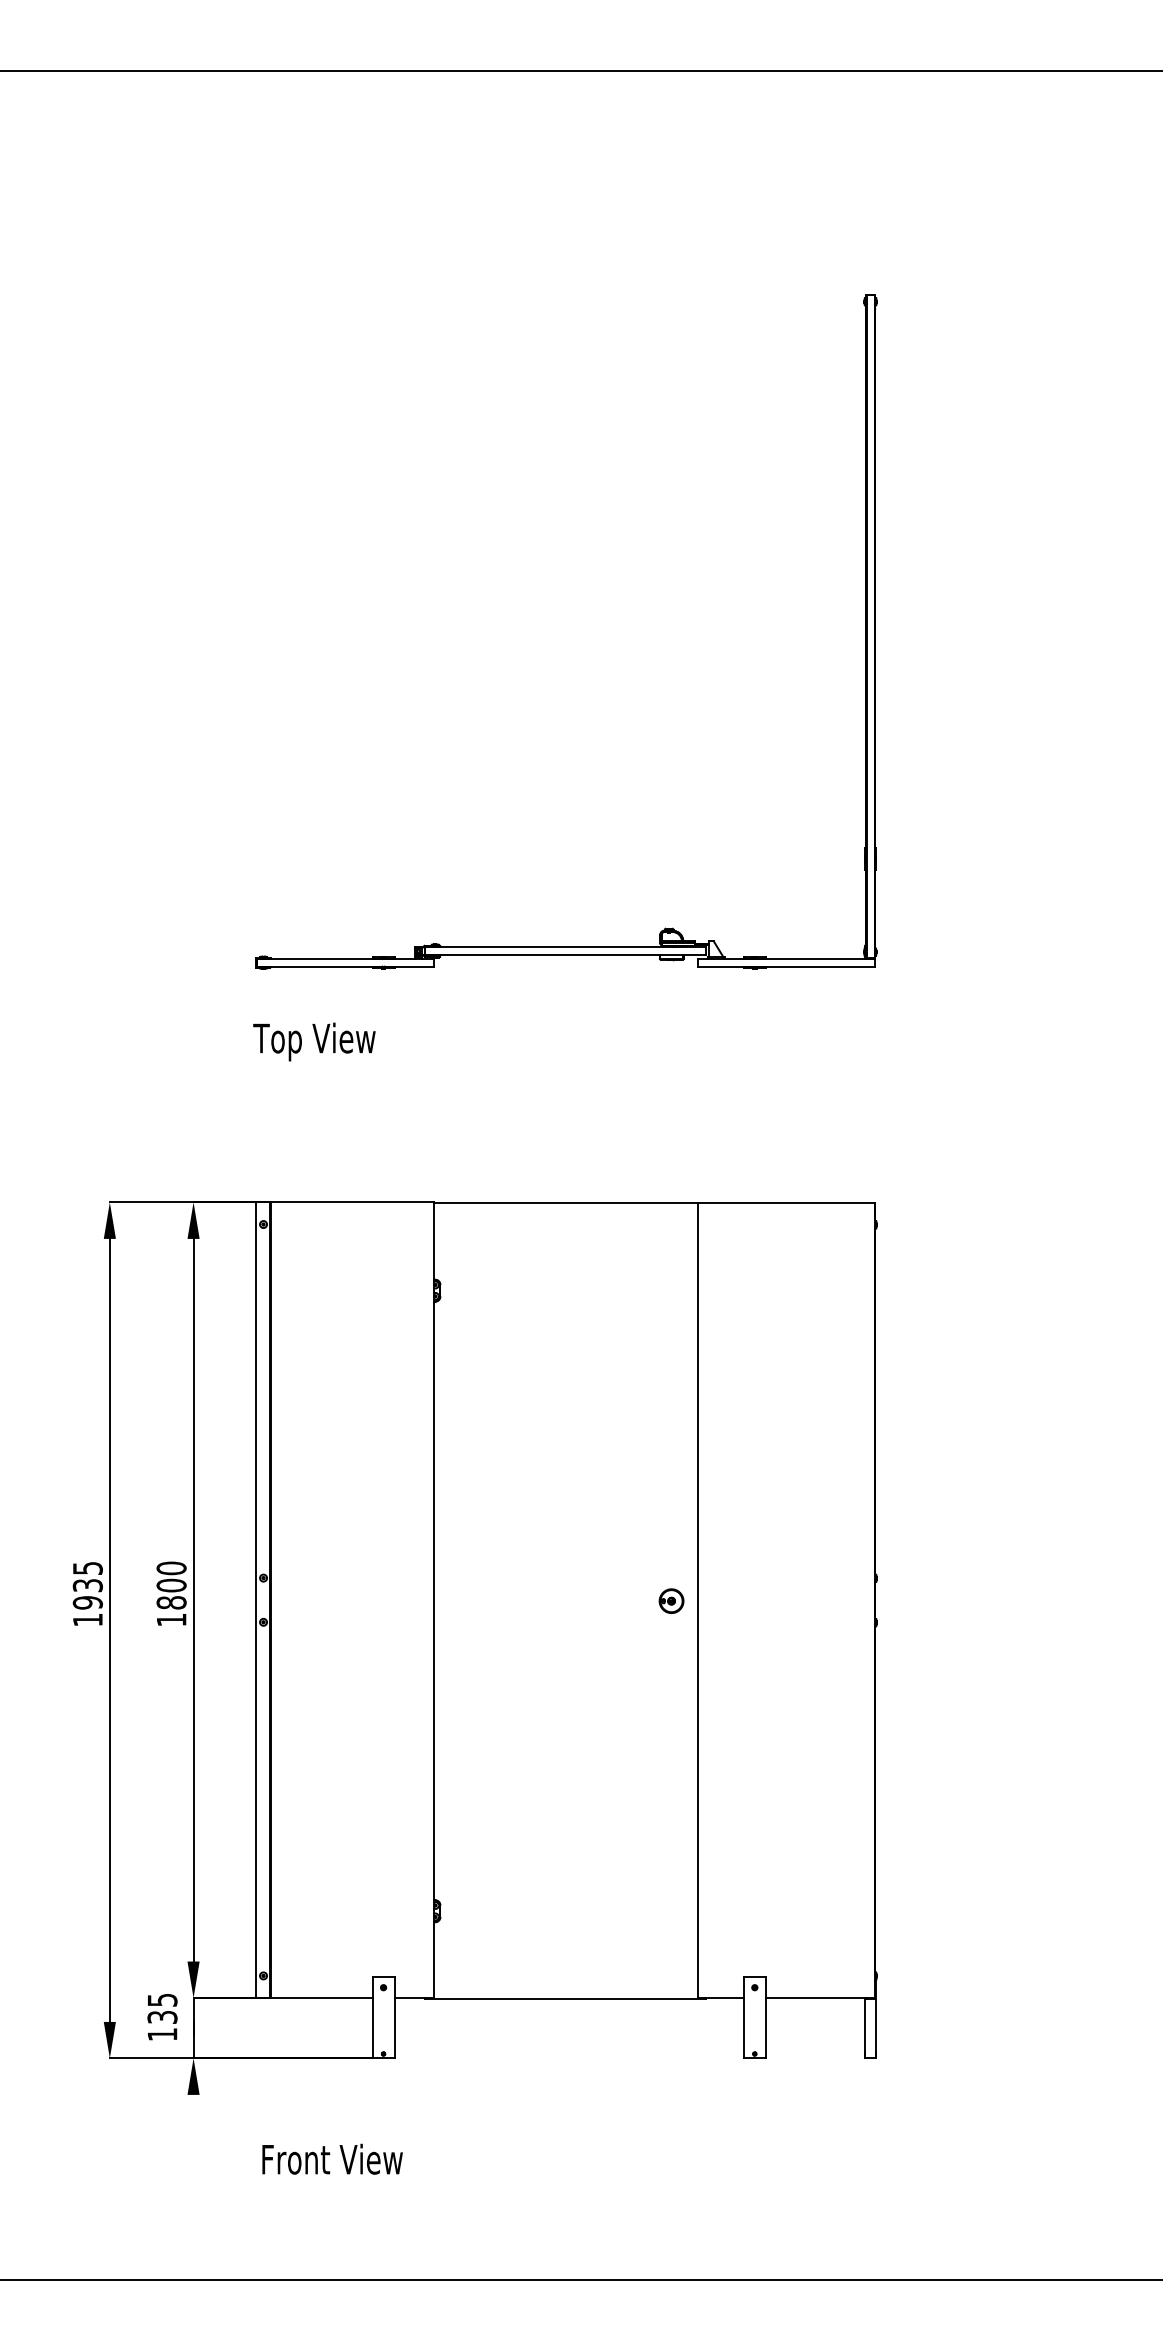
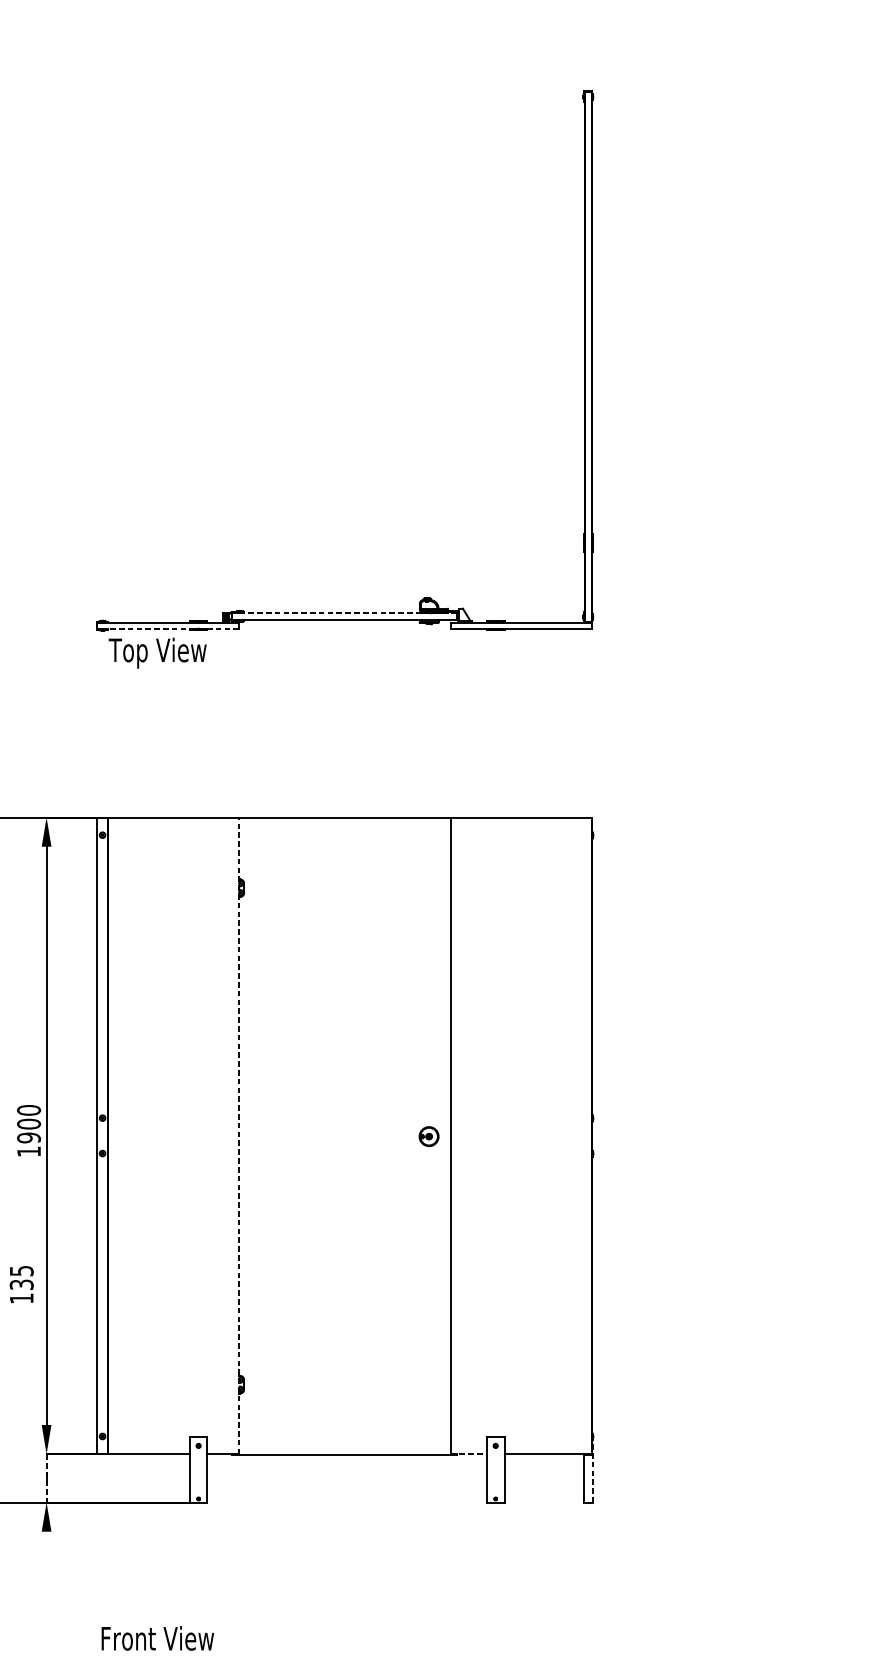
line: (565, 947) -> (344, 613), solid -> dashed
line: (345, 966) -> (168, 628), solid -> dashed
text: (314, 1041) -> (157, 652), moved
line: (433, 1600) -> (238, 1136), solid -> dashed
text: (171, 1602) -> (28, 1137), 1800 -> 1900
line: (721, 1998) -> (469, 1454), solid -> dashed
text: (162, 2017) -> (21, 1284), moved
line: (876, 2018) -> (593, 1470), solid -> dashed
line: (193, 2028) -> (46, 1478), solid -> dashed
text: (332, 2158) -> (157, 1637), moved

